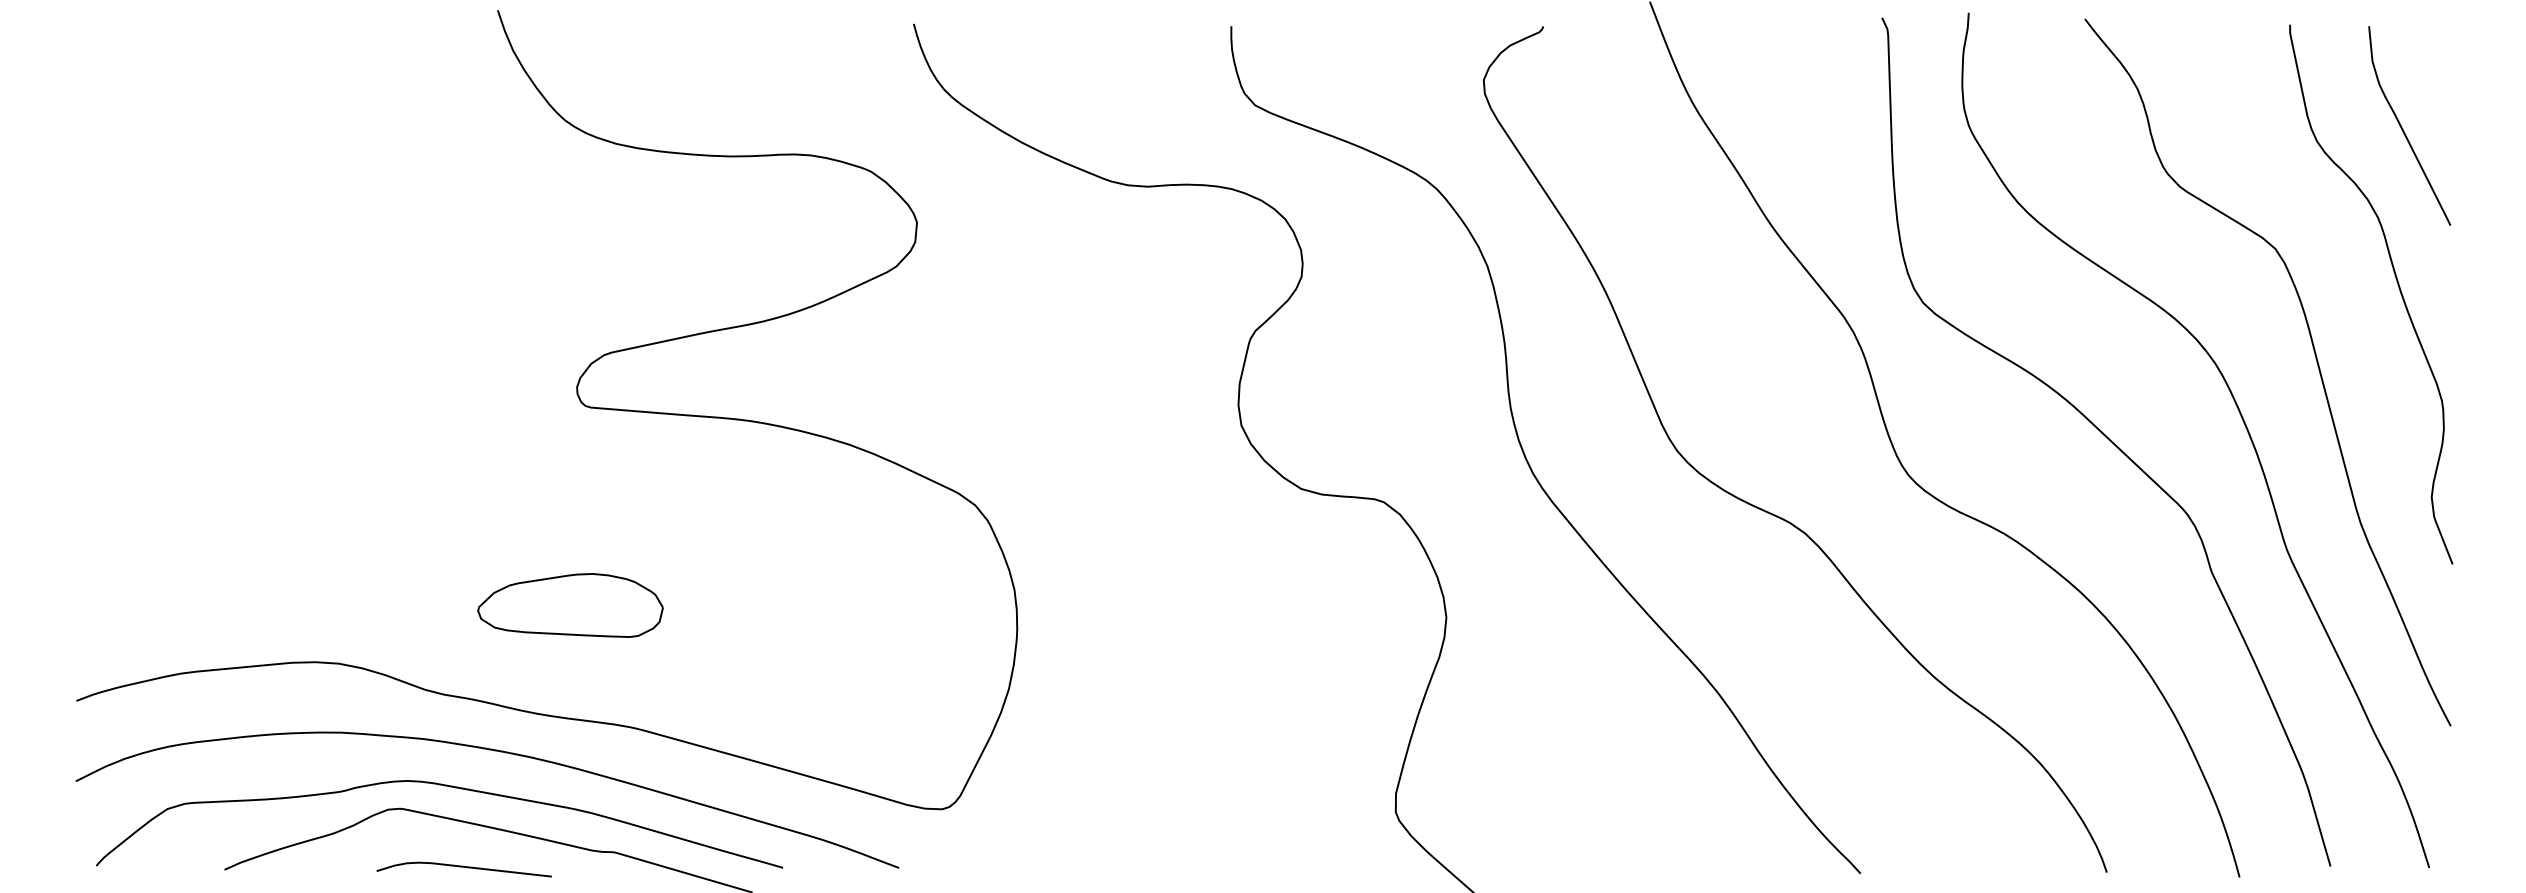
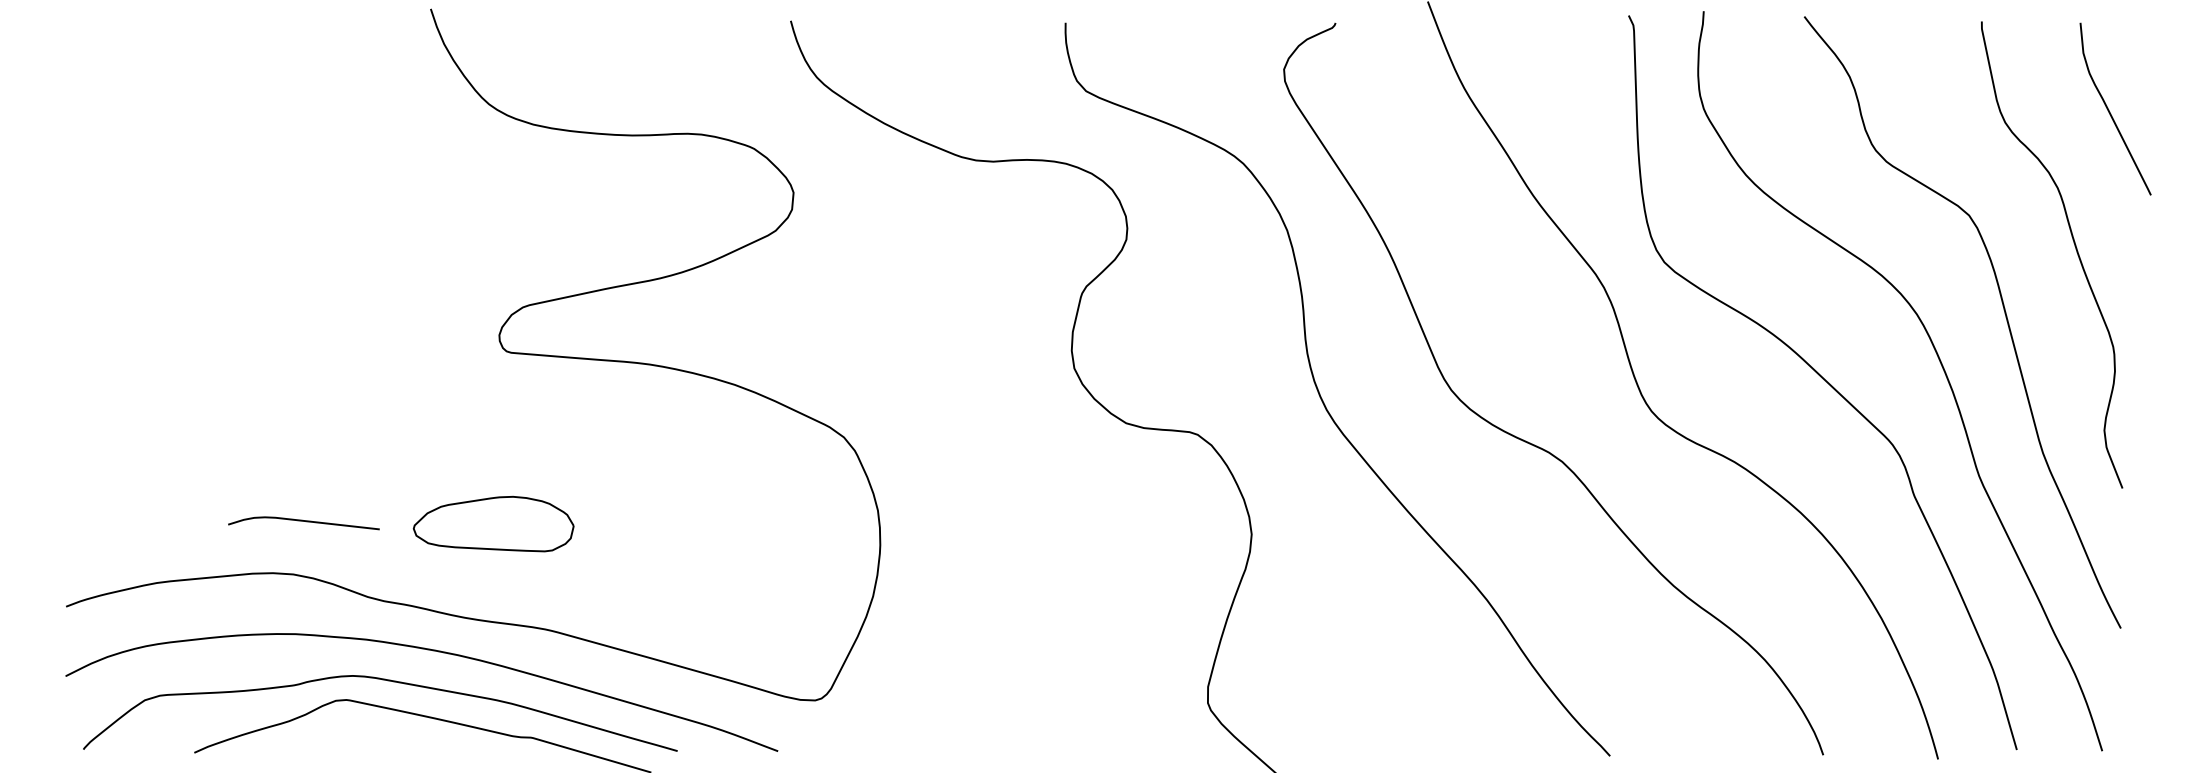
curve: (2403, 129) -> (2110, 112), moved
curve: (463, 867) -> (303, 521), moved

